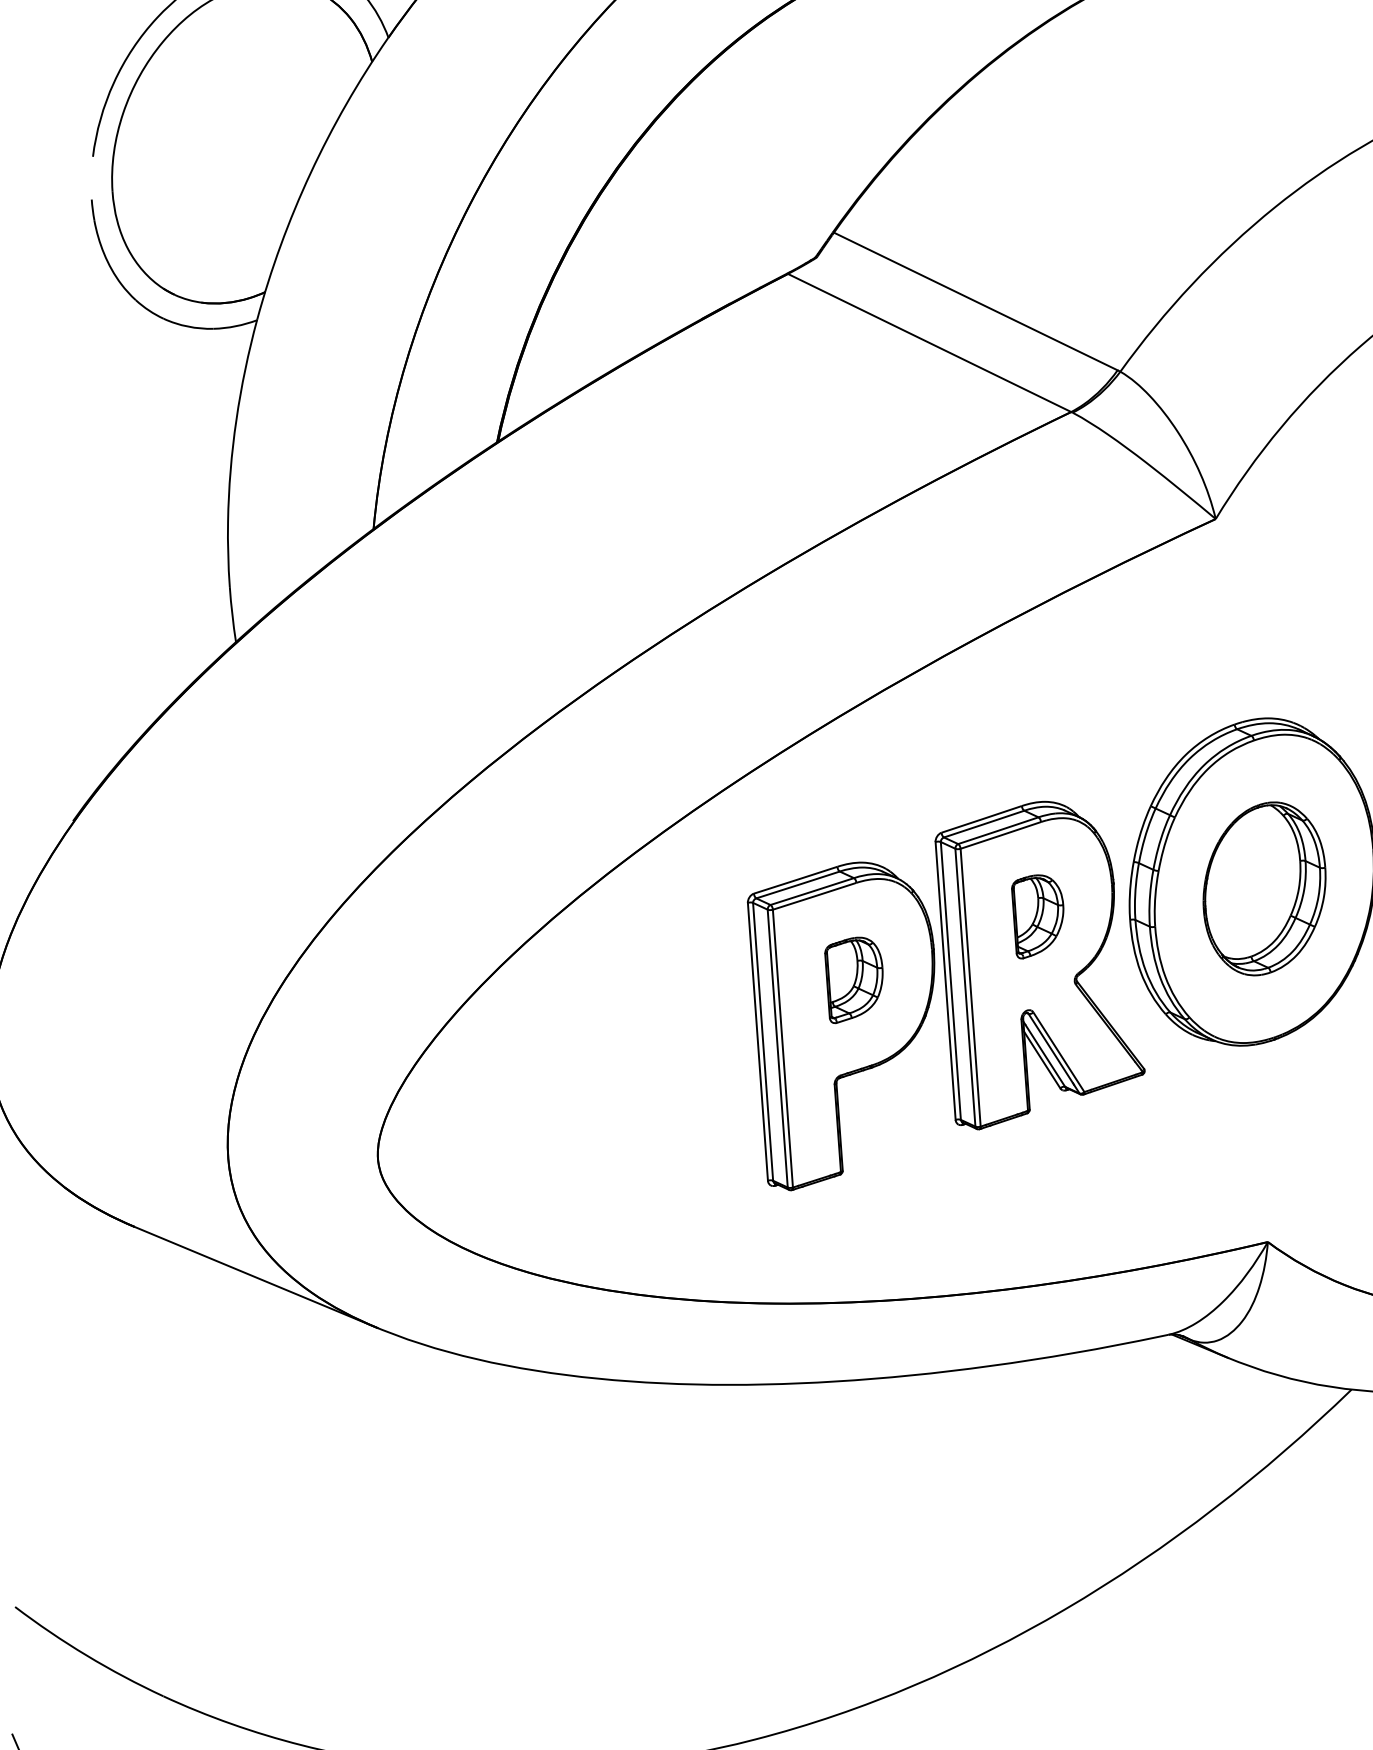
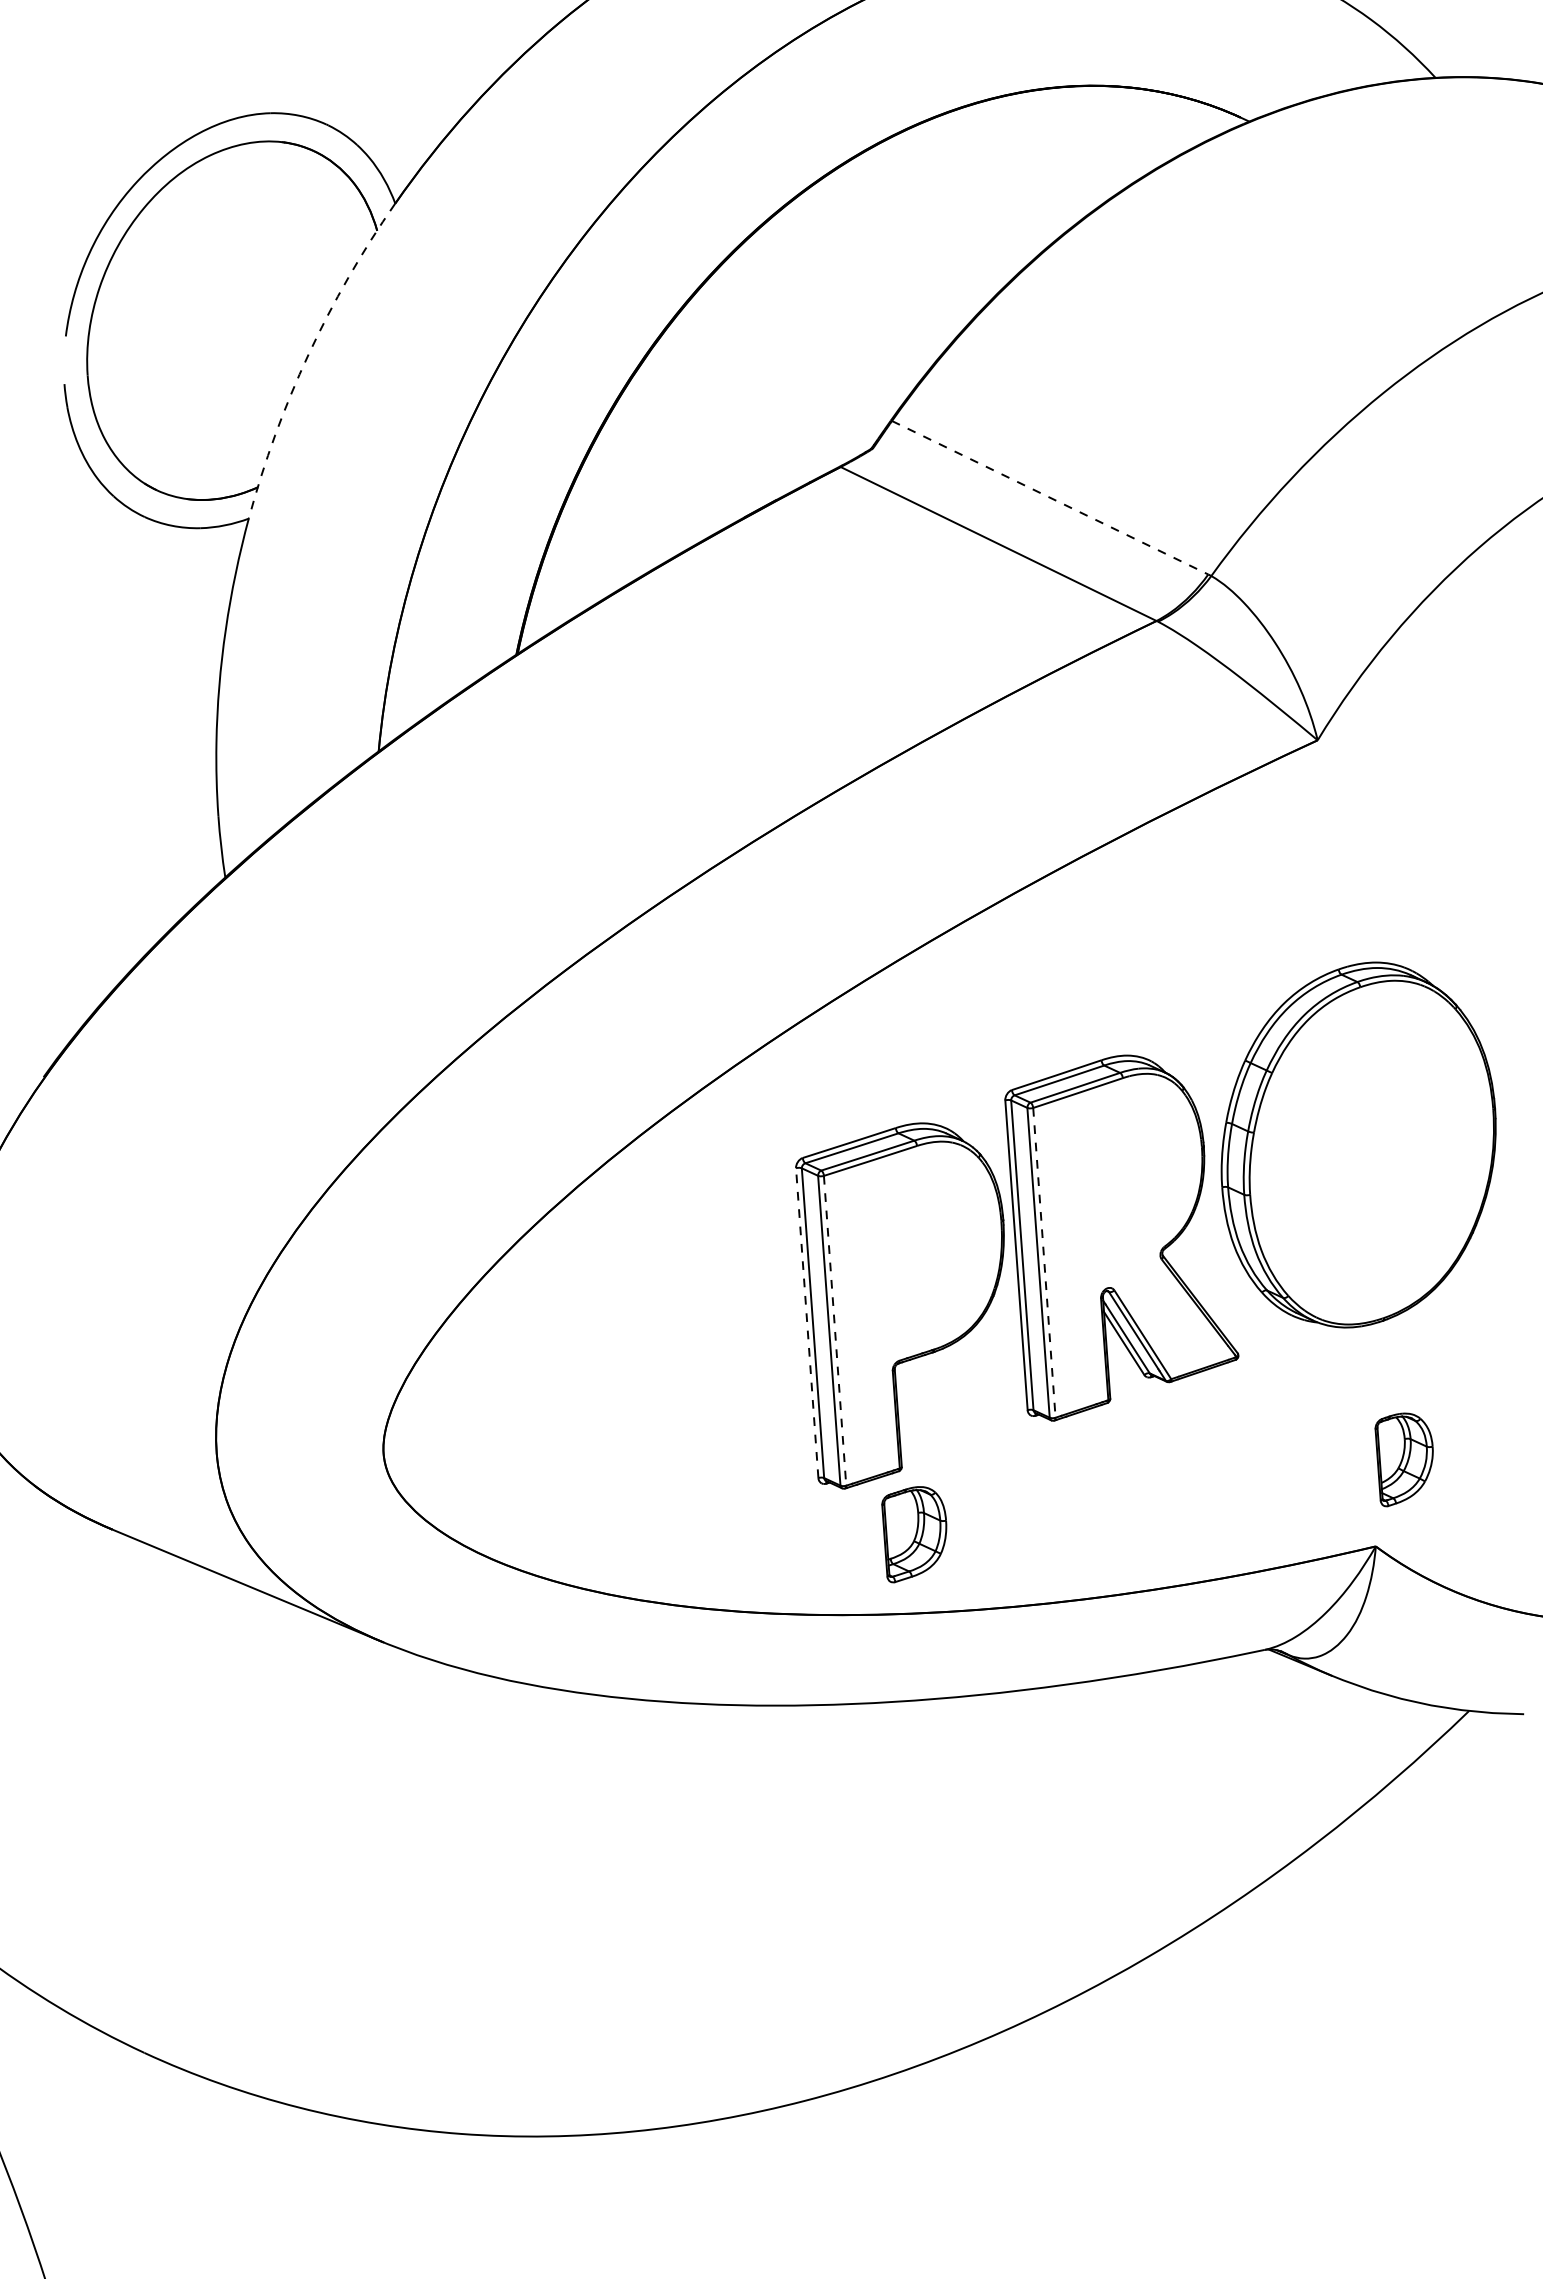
arc: (310, 173) -> (308, 354), solid -> dashed
line: (976, 301) -> (1050, 497), solid -> dashed
part: (1264, 888) -> (1372, 1152), removed
part: (1037, 916) -> (1403, 1459), moved
part: (854, 980) -> (914, 1534), moved
line: (970, 988) -> (1044, 1263), solid -> dashed
line: (758, 1041) -> (807, 1322), solid -> dashed
line: (783, 1049) -> (835, 1331), solid -> dashed

